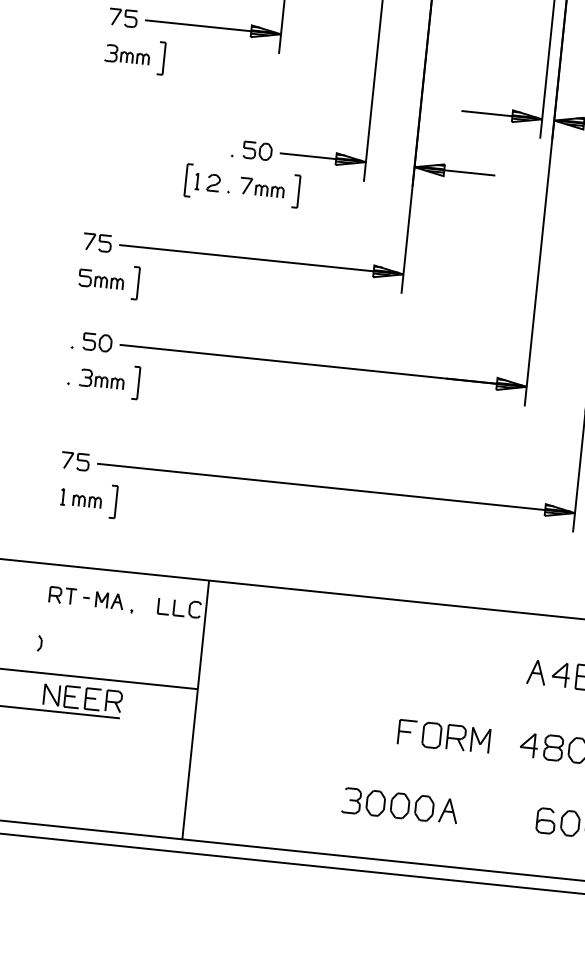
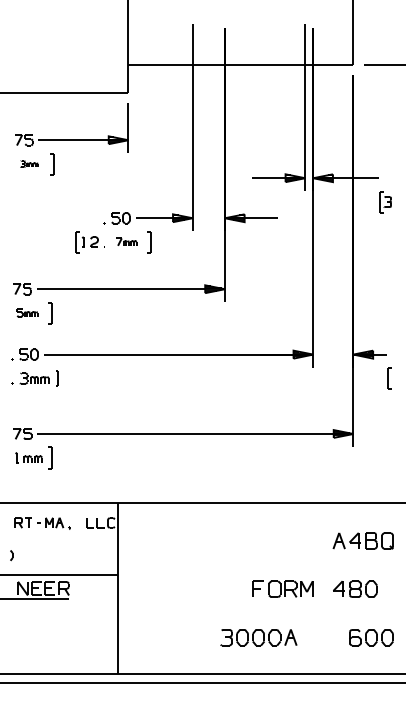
part: (127, 54) -> (29, 163), size x0.6
part: (262, 186) -> (126, 241), size x0.7
part: (101, 278) -> (27, 312), size x0.7
part: (136, 383) -> (57, 378), size x0.7

